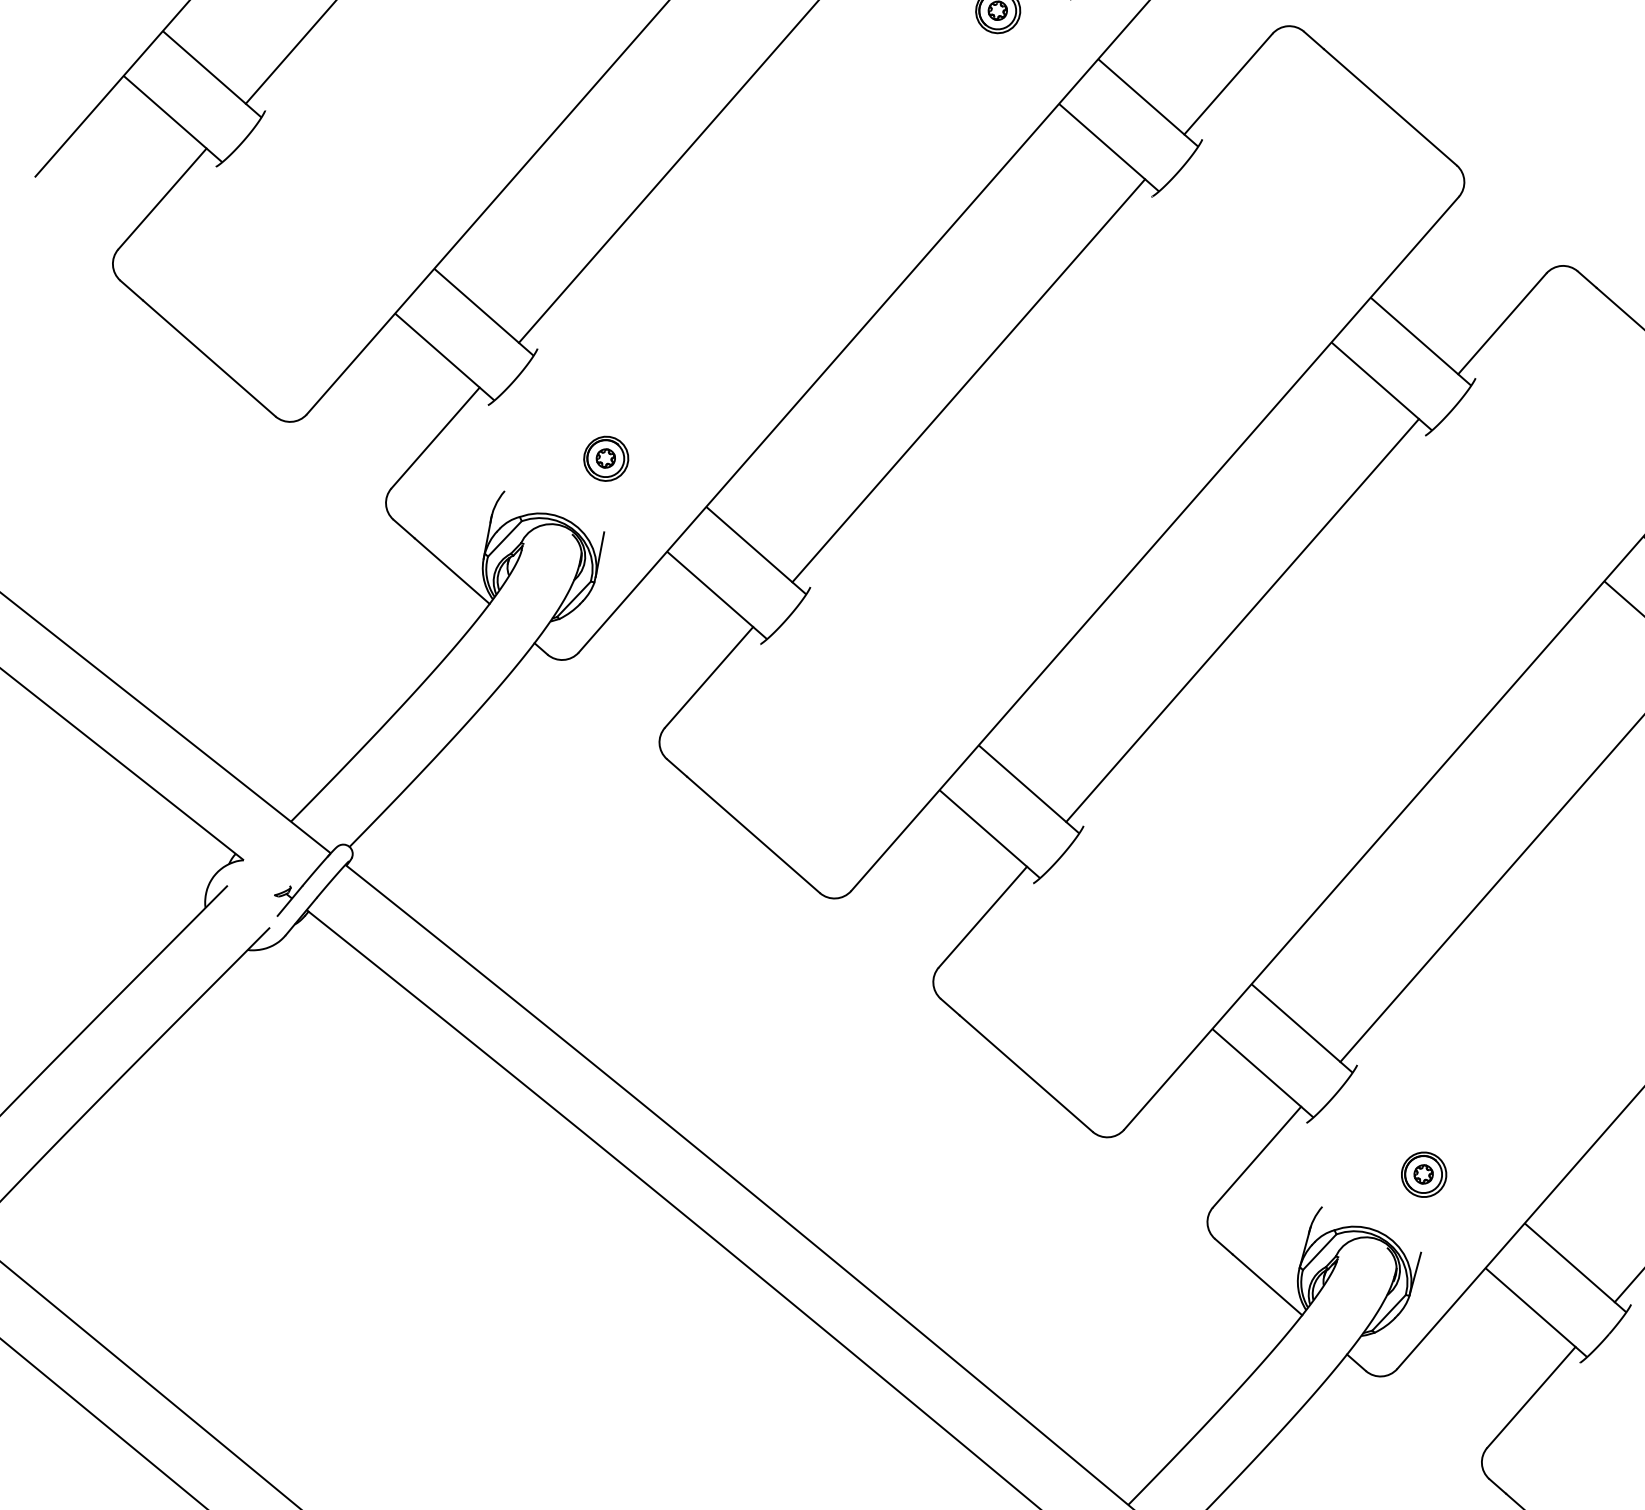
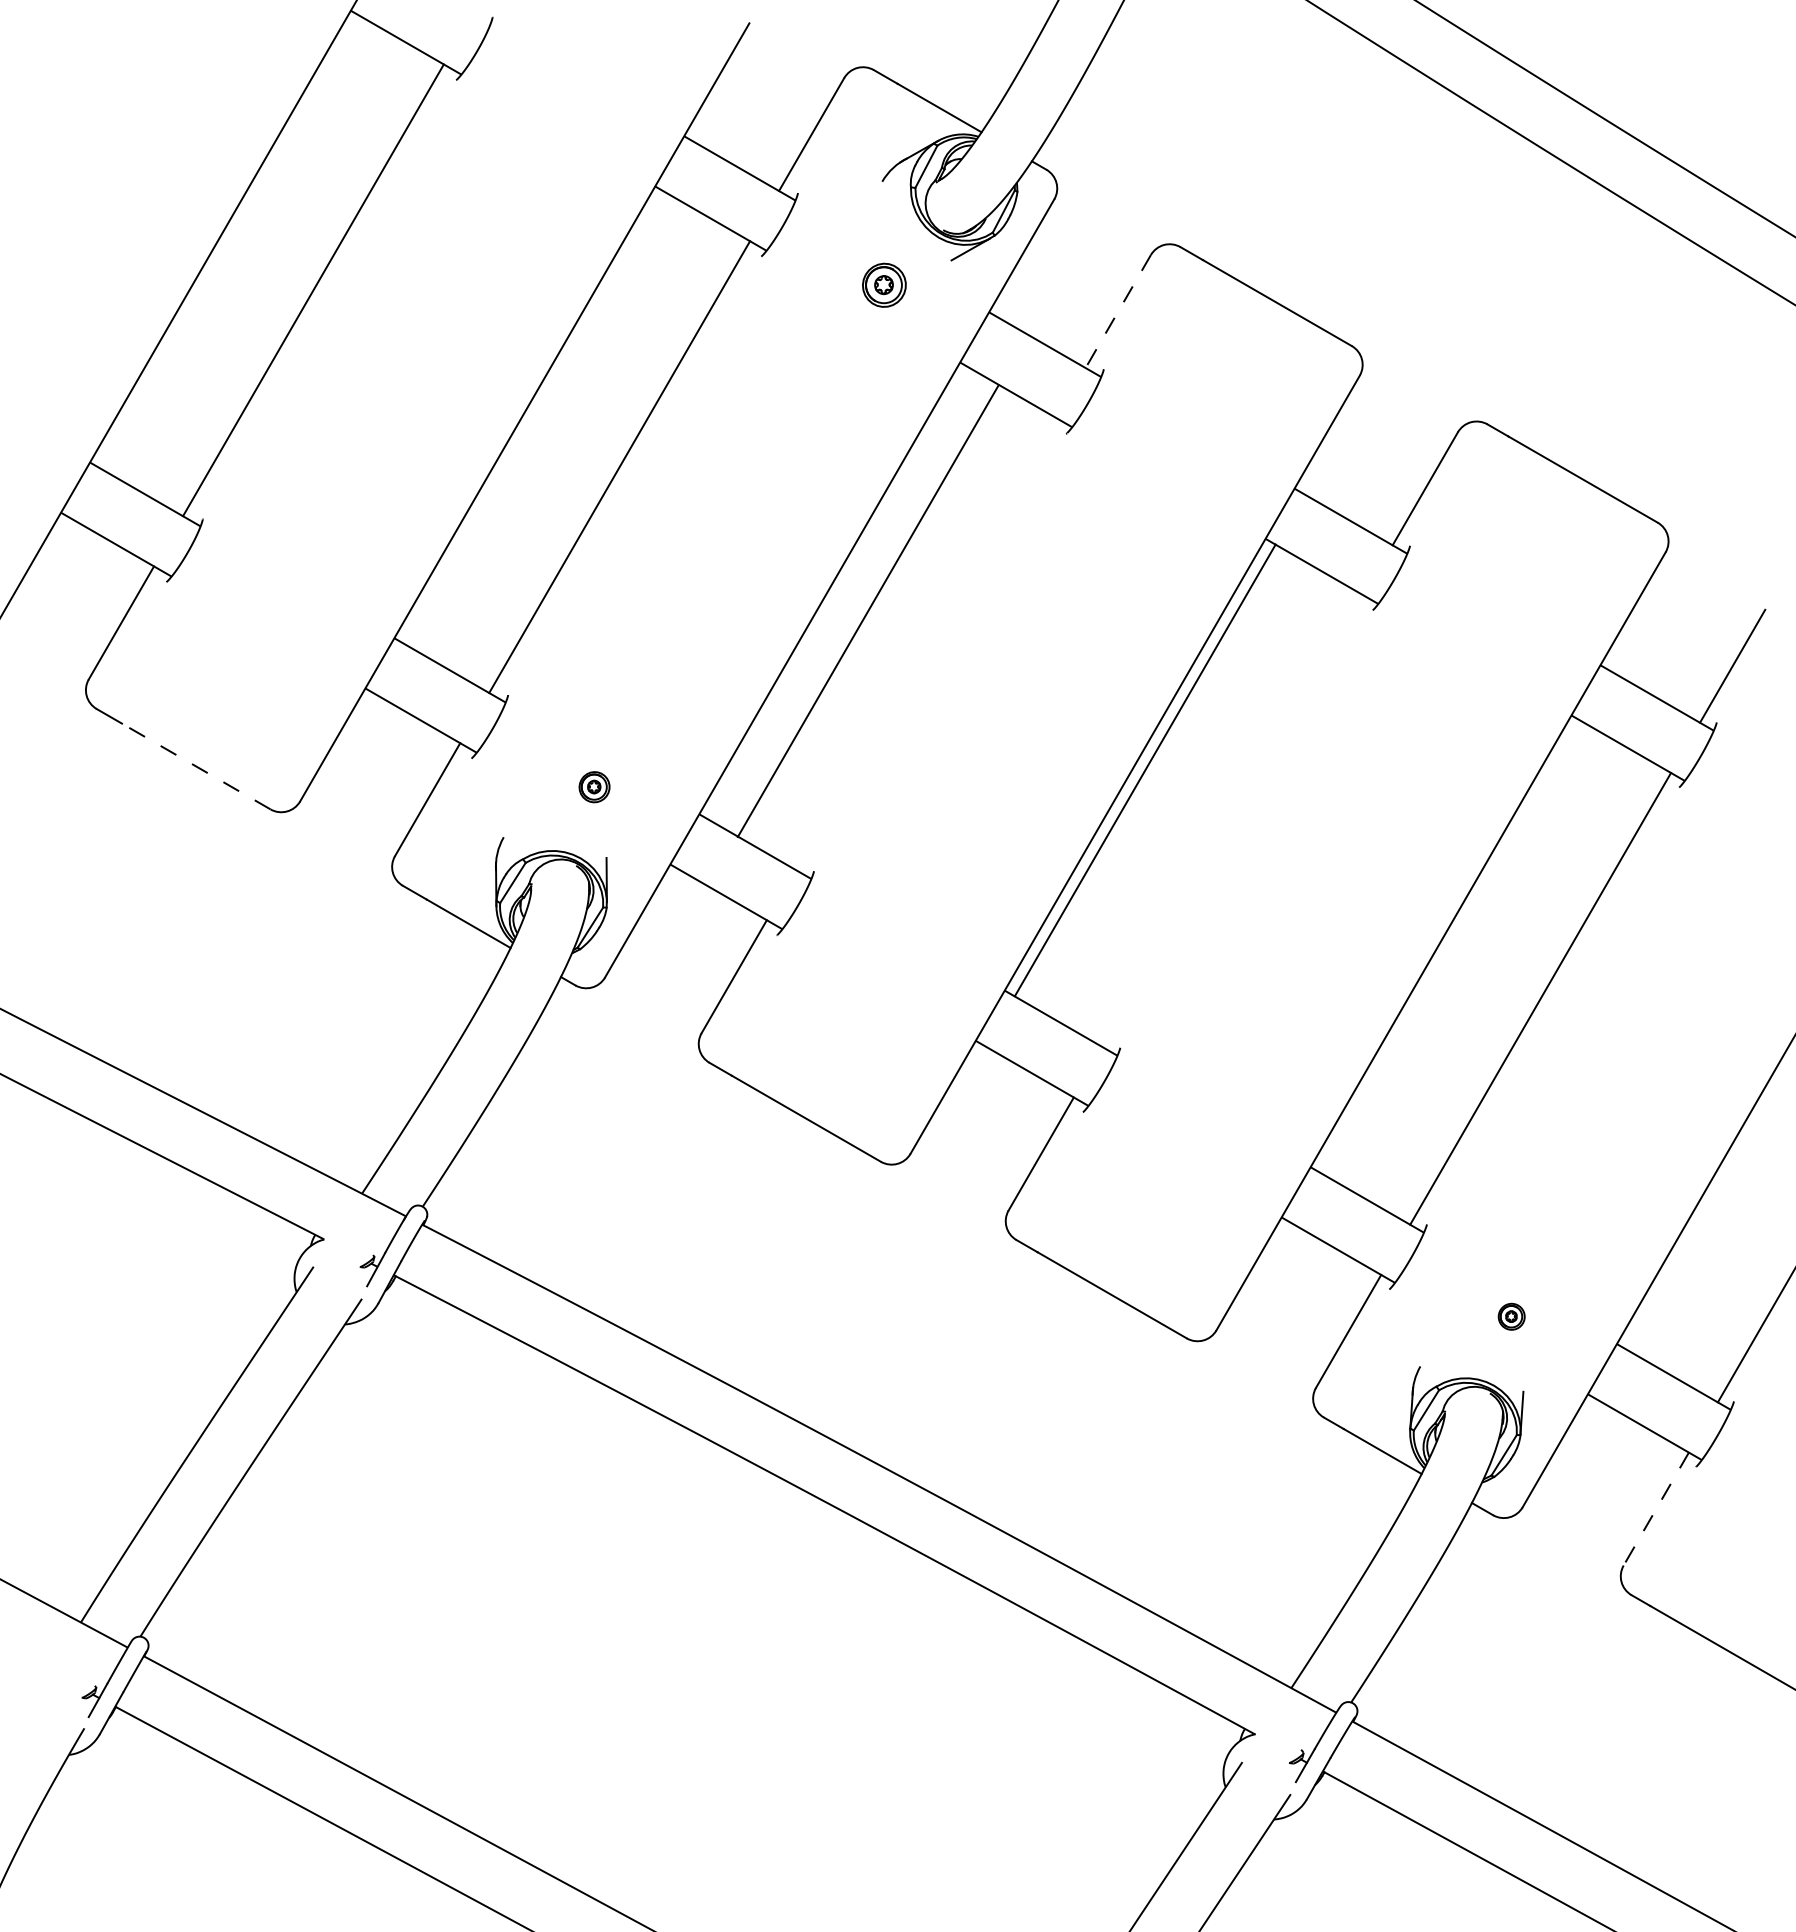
line: (1228, 85) -> (1118, 312), solid -> dashed
line: (209, 358) -> (196, 766), solid -> dashed
line: (967, 380) -> (867, 611), moved
part: (606, 457) -> (594, 786), size x0.7
line: (1241, 620) -> (1144, 770), moved
part: (1424, 1174) -> (1511, 1316), size x0.6
line: (1531, 1397) -> (1656, 1509), solid -> dashed

